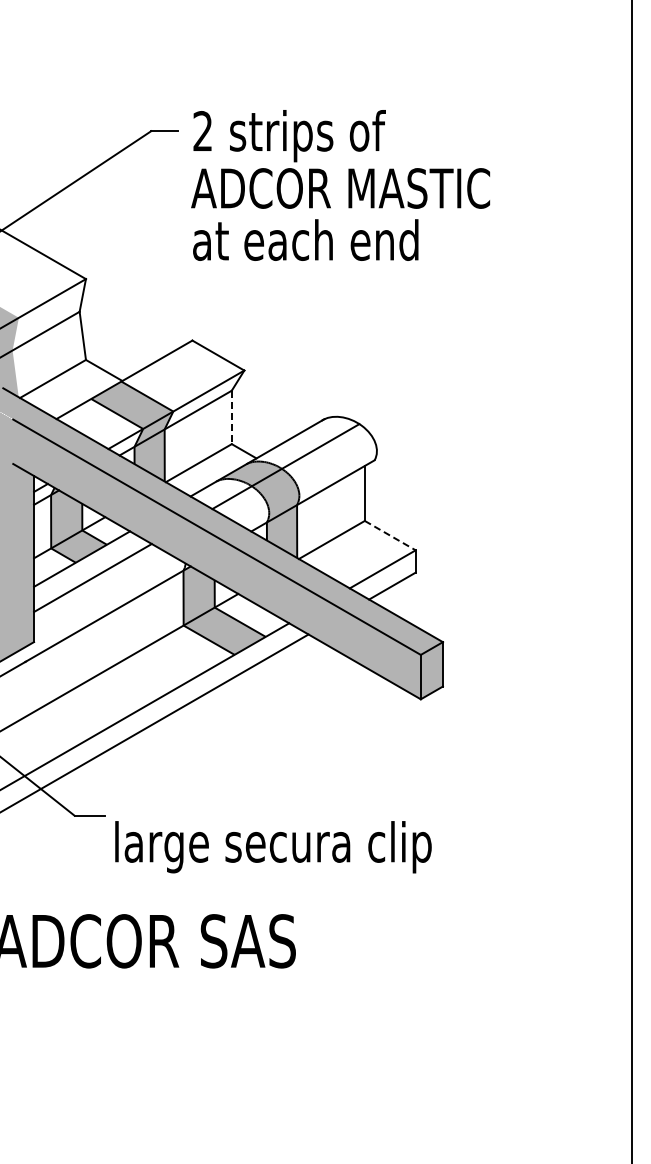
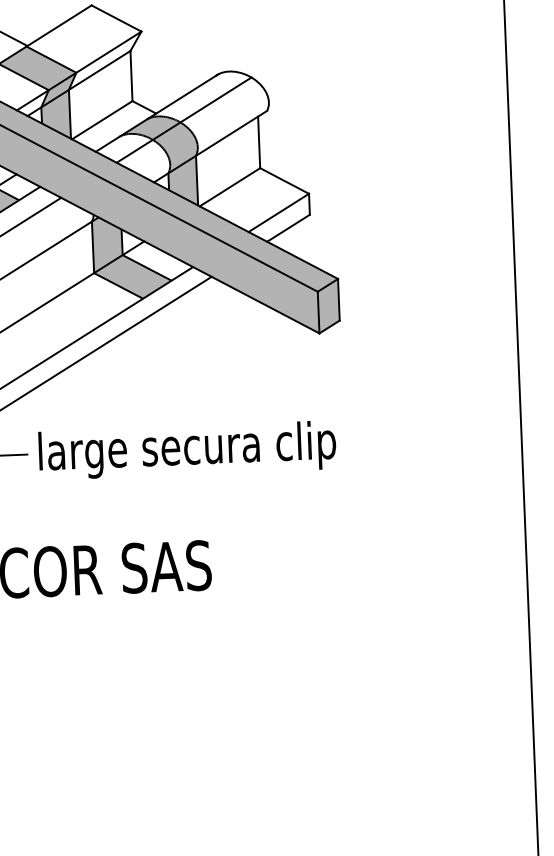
line: (231, 417) -> (131, 76), dashed -> solid
line: (390, 535) -> (284, 180), dashed -> solid
text: (273, 847) -> (187, 450), moved

